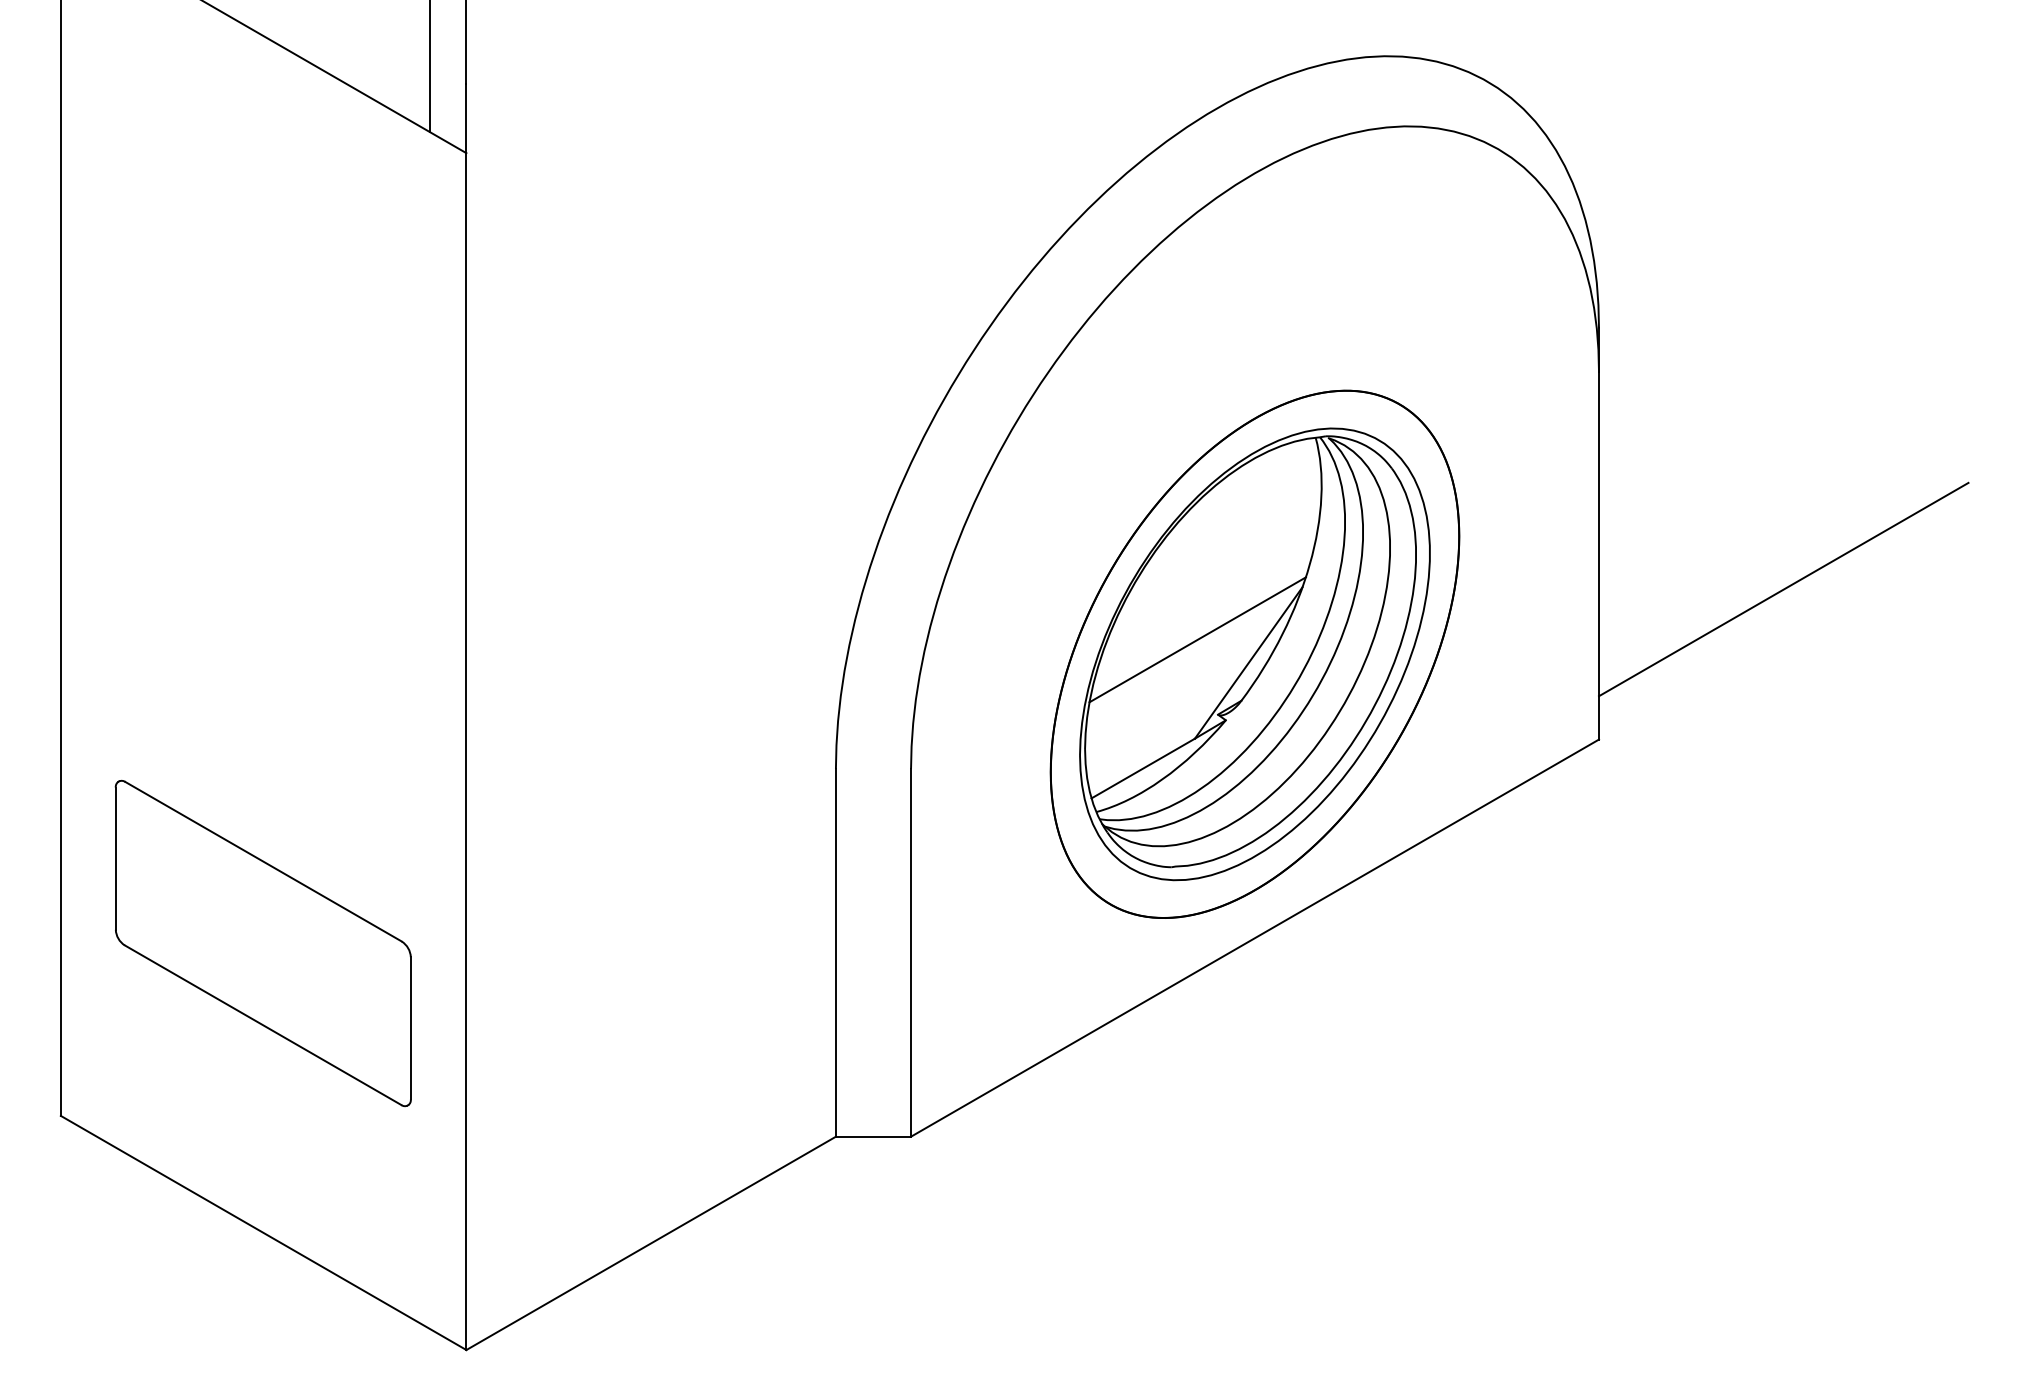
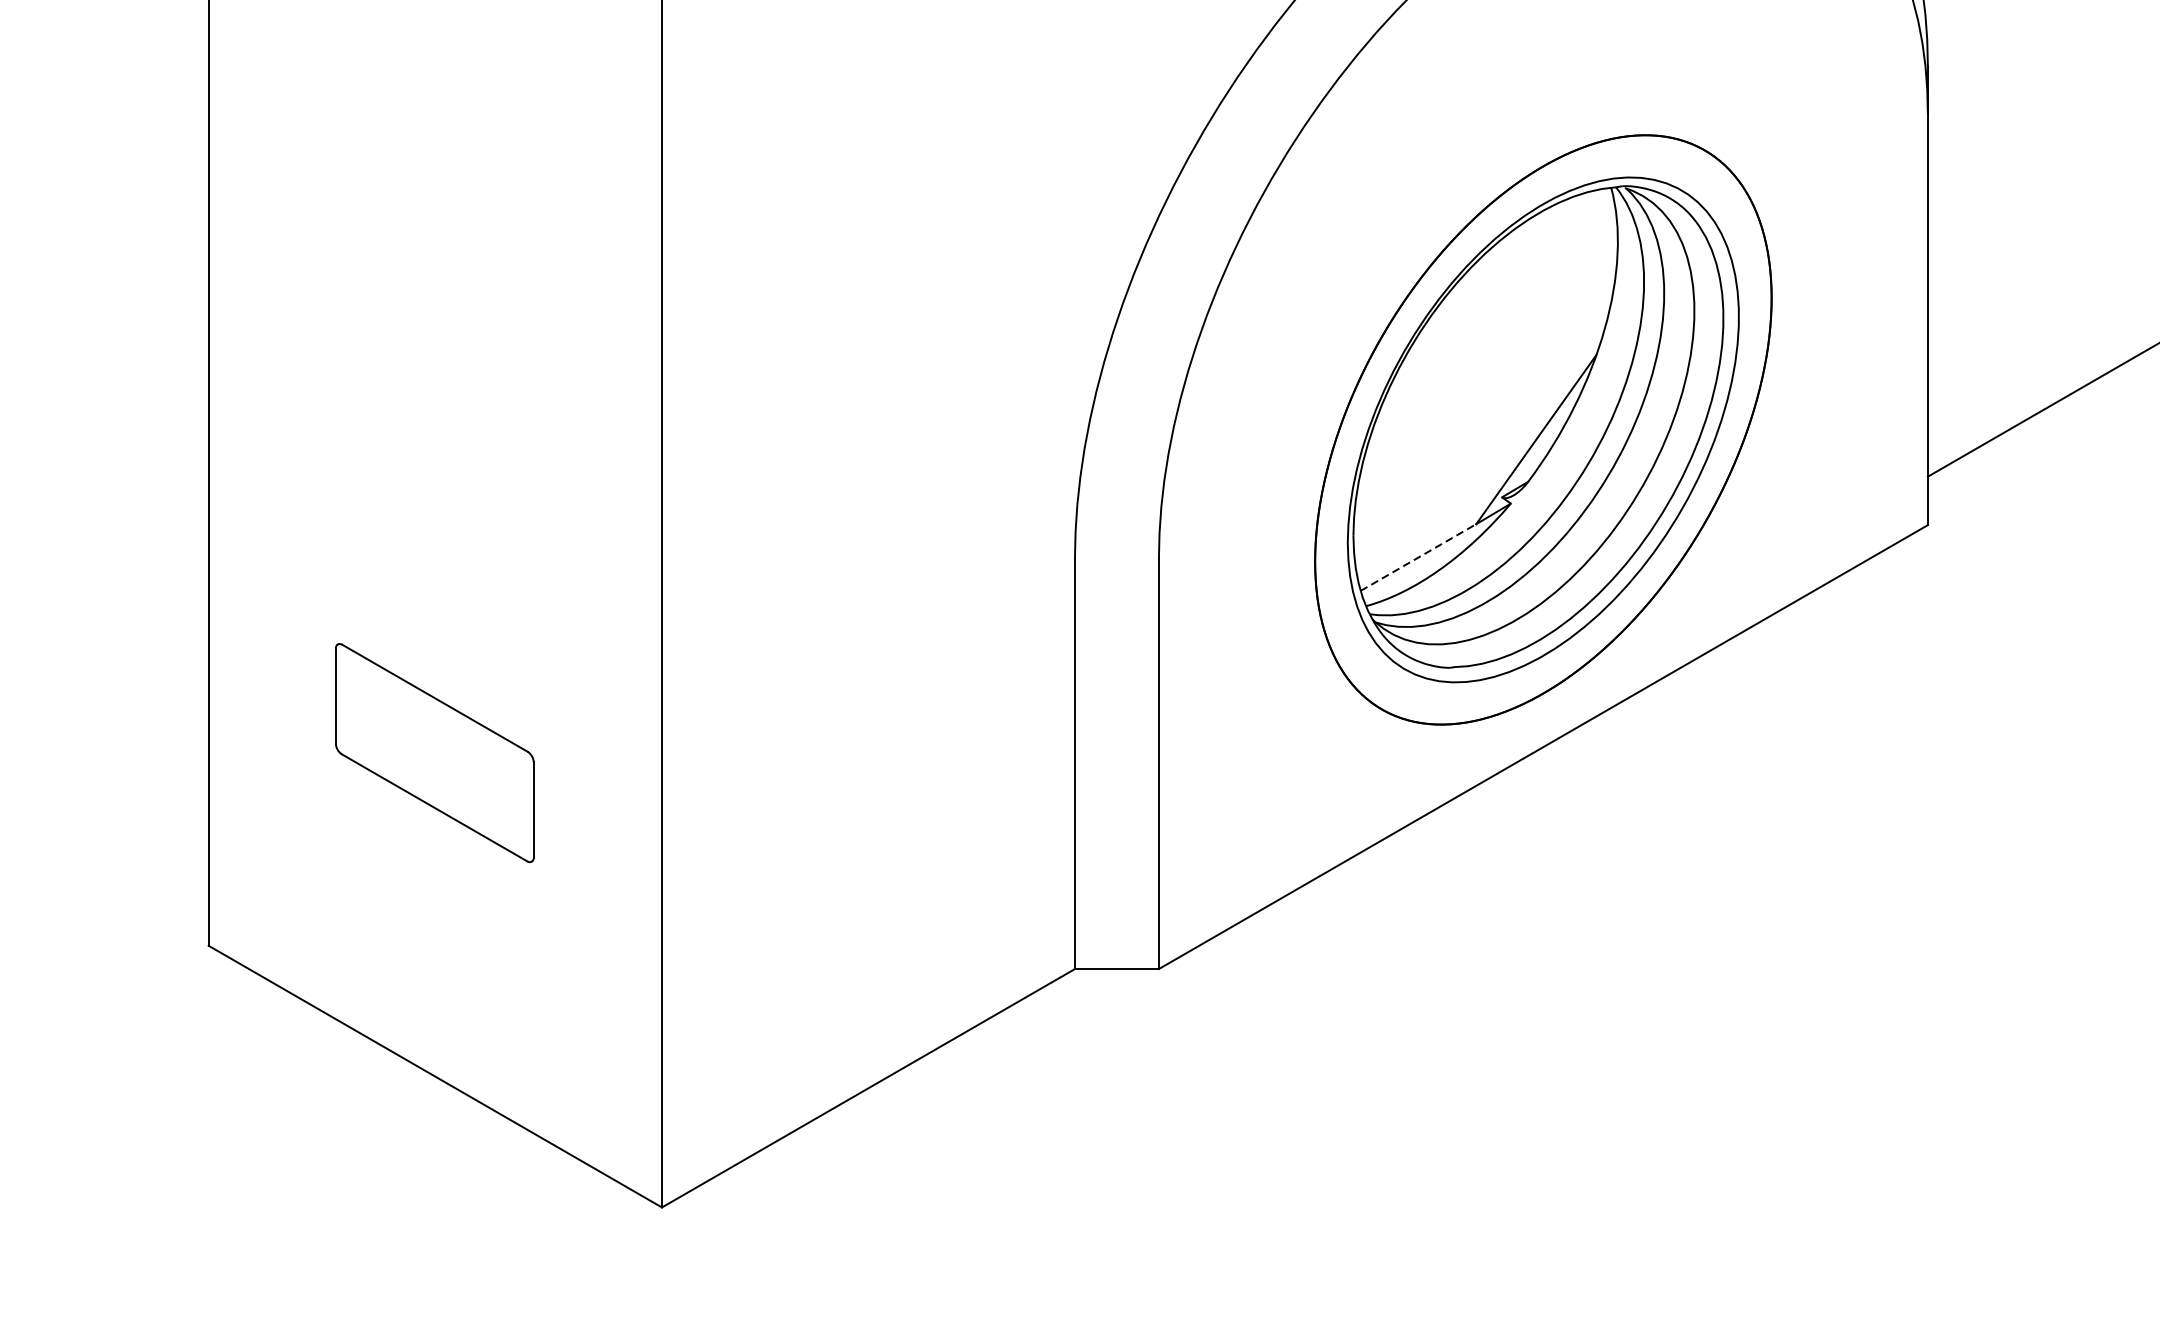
line: (1197, 639) -> (1479, 413), removed
line: (1143, 768) -> (1418, 557), solid -> dashed
part: (262, 943) -> (434, 753), size x0.6

